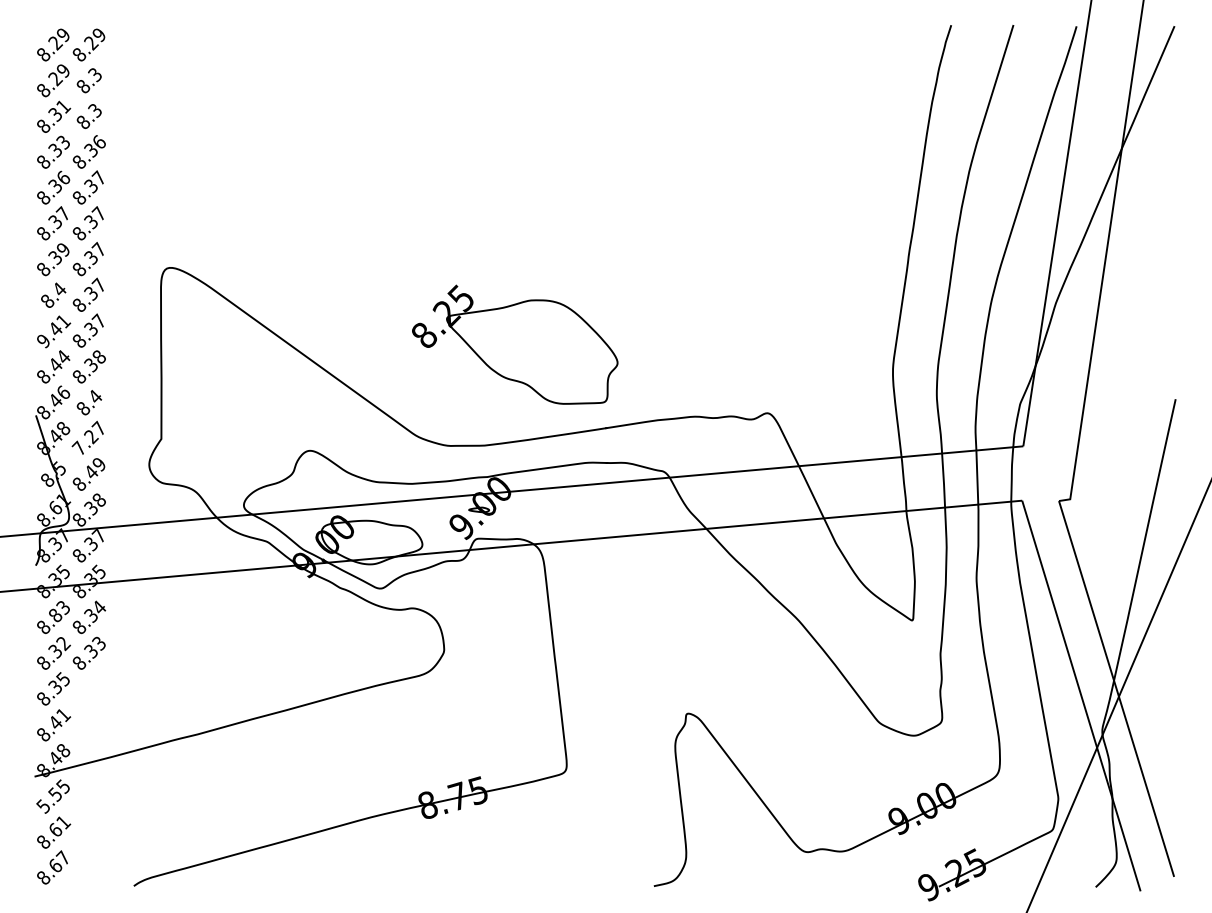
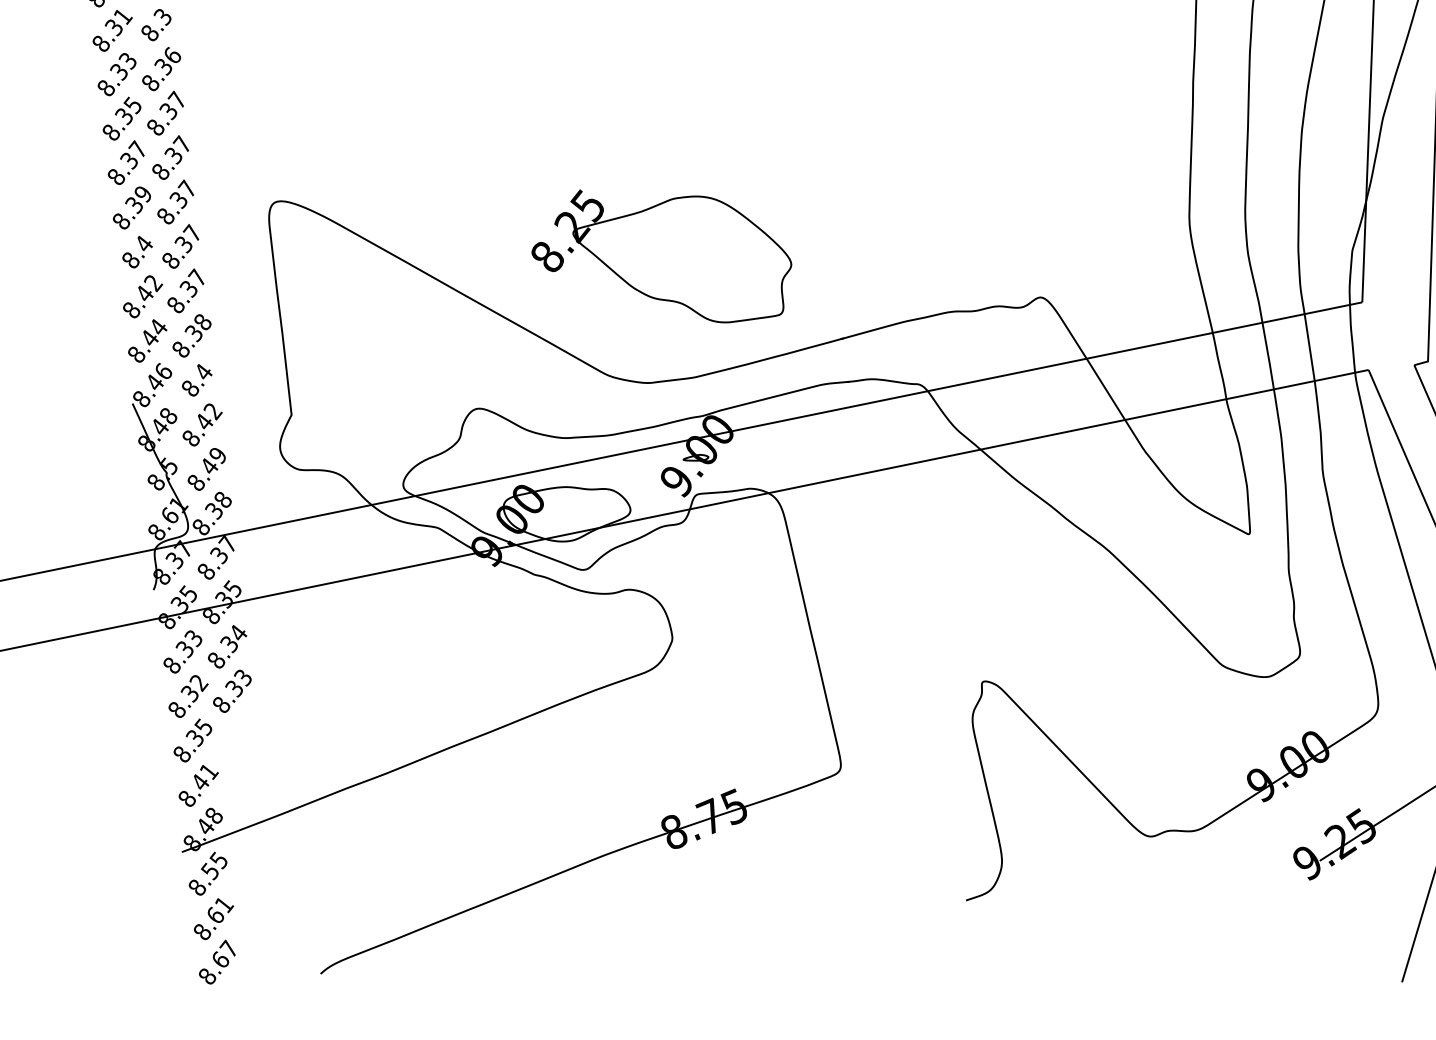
text: (63, 177) -> (133, 104), 8.36 -> 8.35
text: (53, 331) -> (142, 296), 9.41 -> 8.42
part: (515, 344) -> (661, 255), moved
text: (88, 437) -> (200, 423), 7.27 -> 8.42
text: (55, 615) -> (185, 649), 8.83 -> 8.33
text: (43, 806) -> (197, 887), 5.55 -> 8.55

